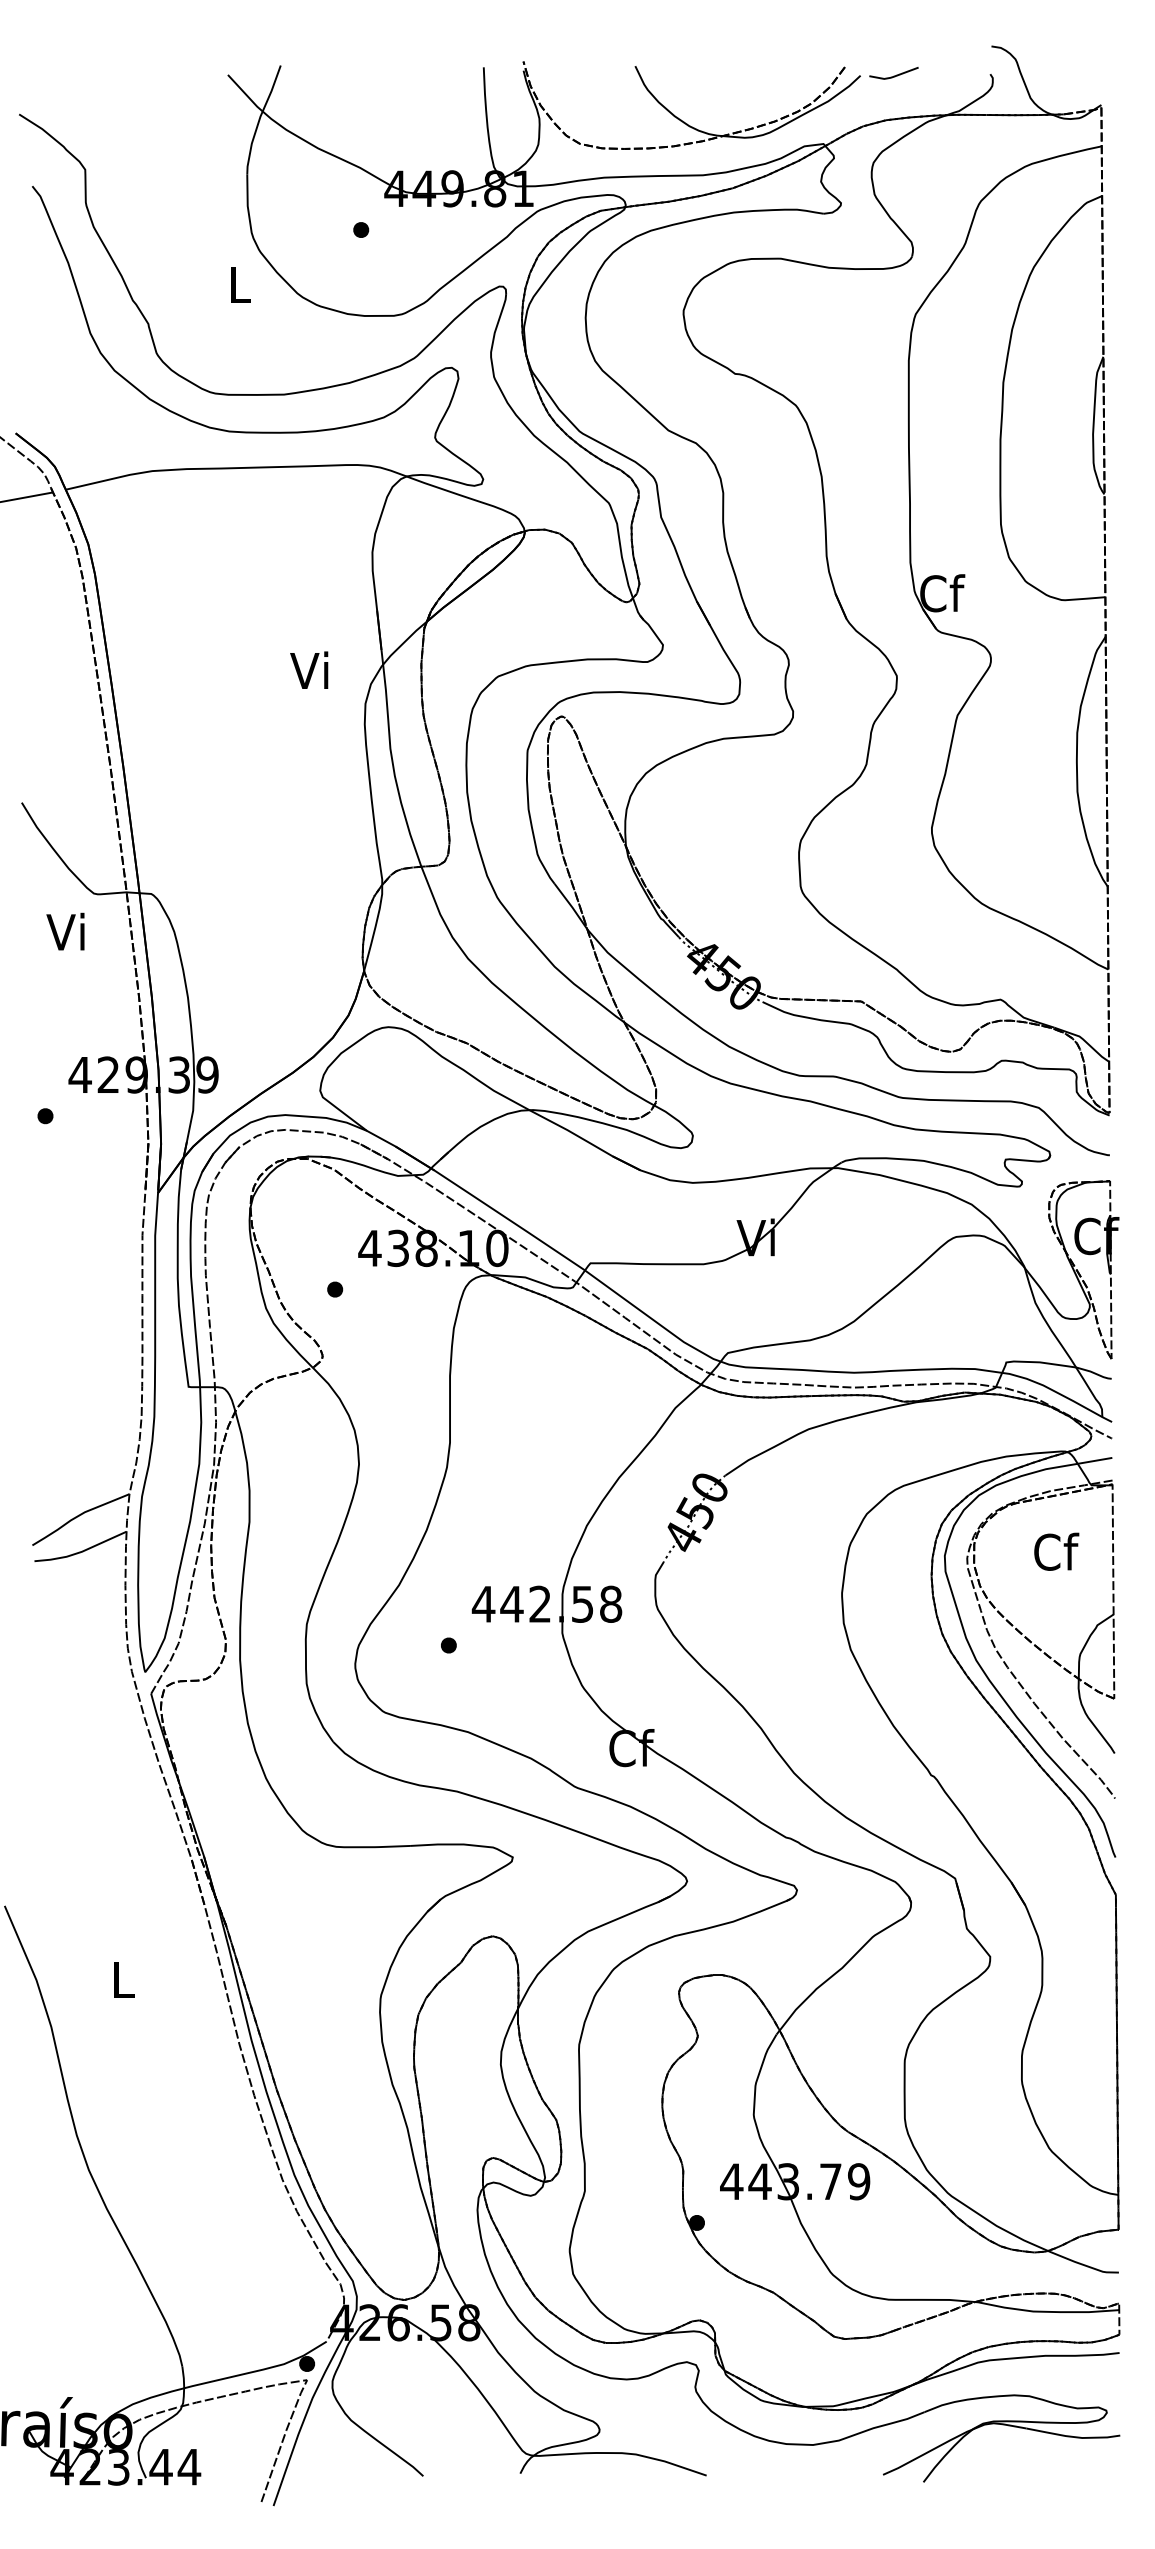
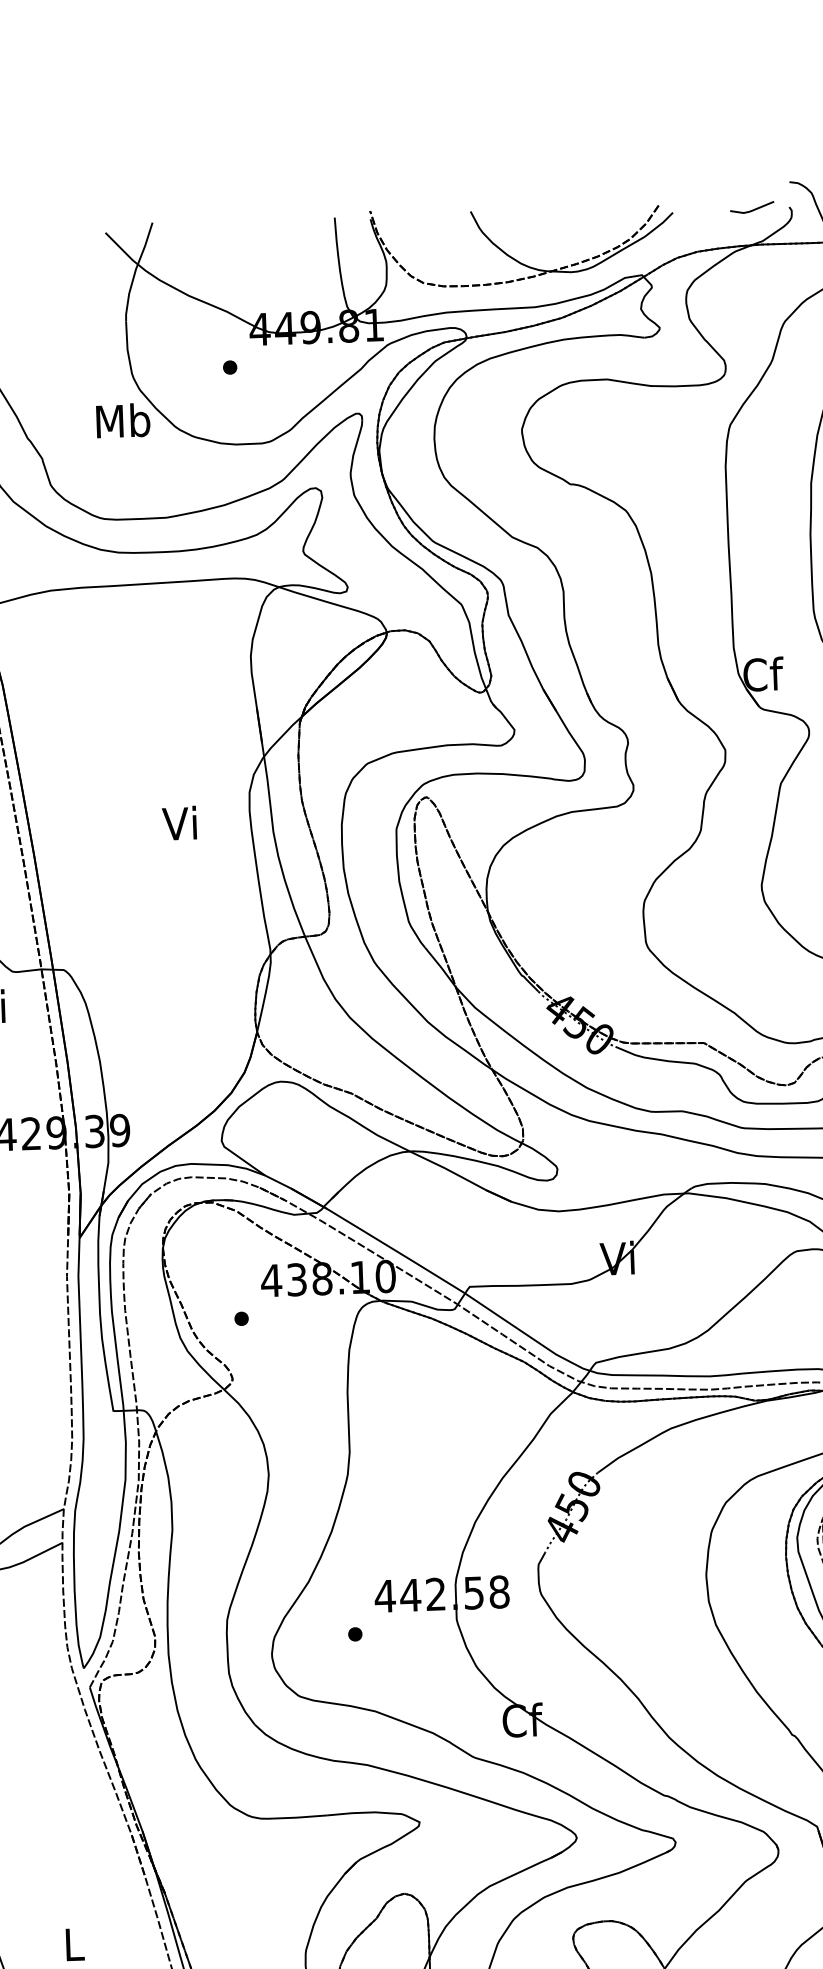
line: (893, 75) -> (751, 209), moved
text: (239, 284) -> (122, 420), L -> Mb
text: (309, 669) -> (179, 822), moved

